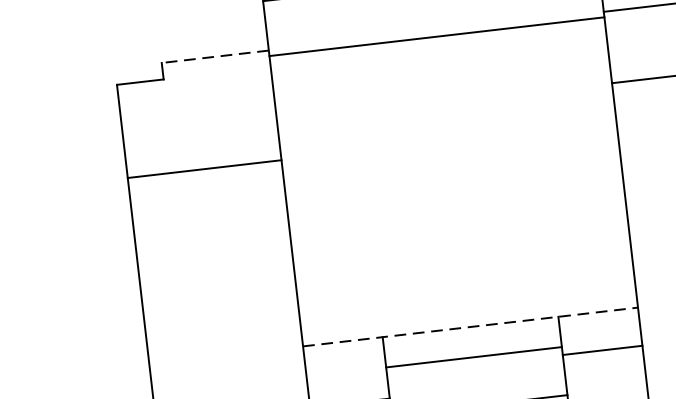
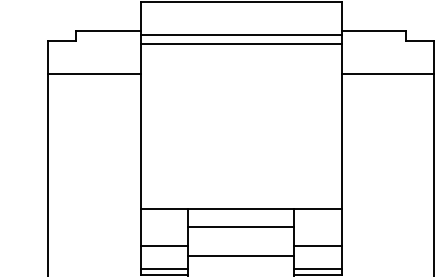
line: (439, 53) -> (241, 44), added
line: (213, 57) -> (107, 31), dashed -> solid
line: (204, 169) -> (94, 74), moved
line: (470, 327) -> (241, 209), dashed -> solid
line: (603, 351) -> (318, 246), moved

